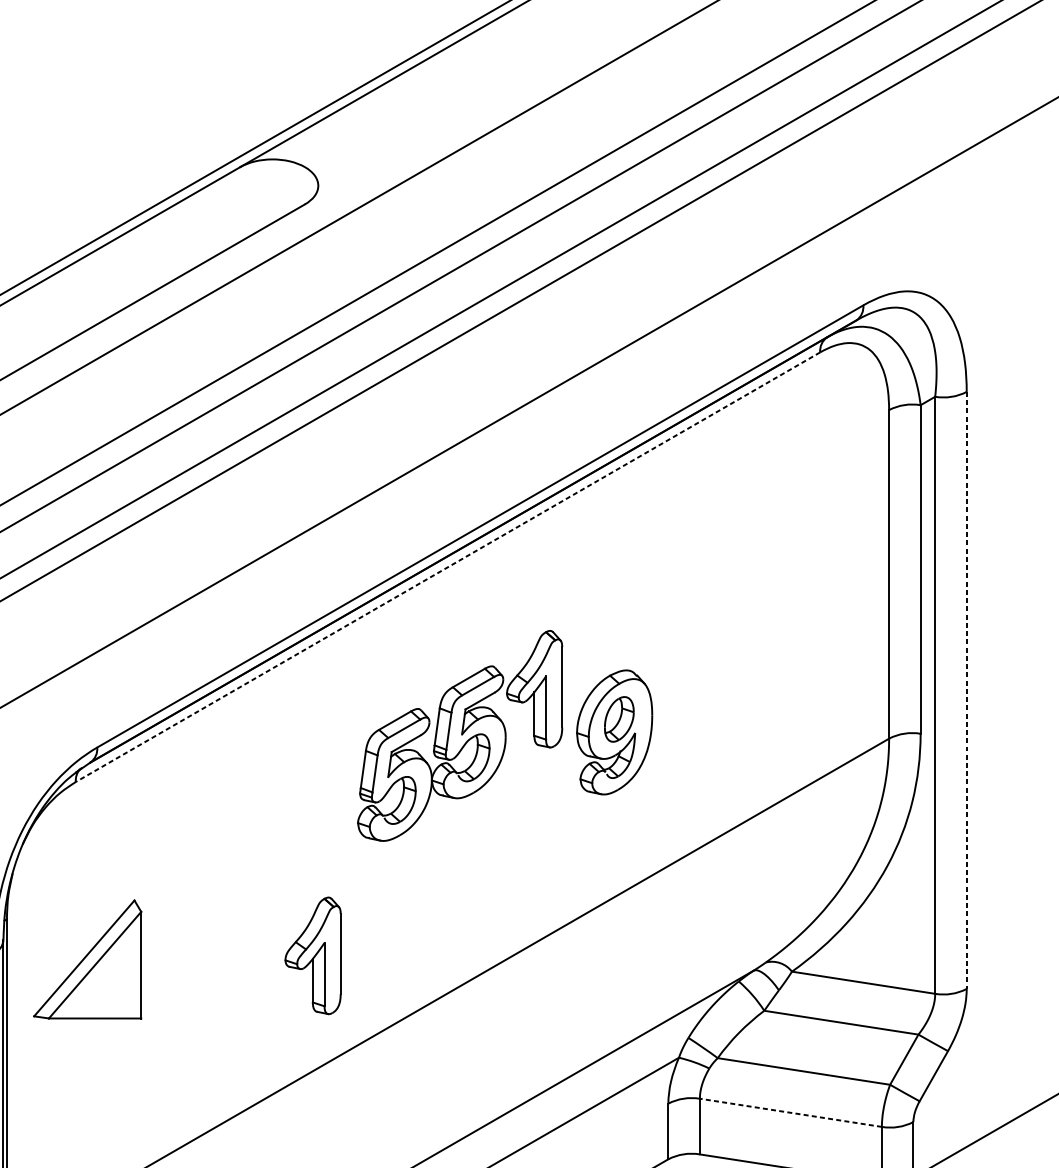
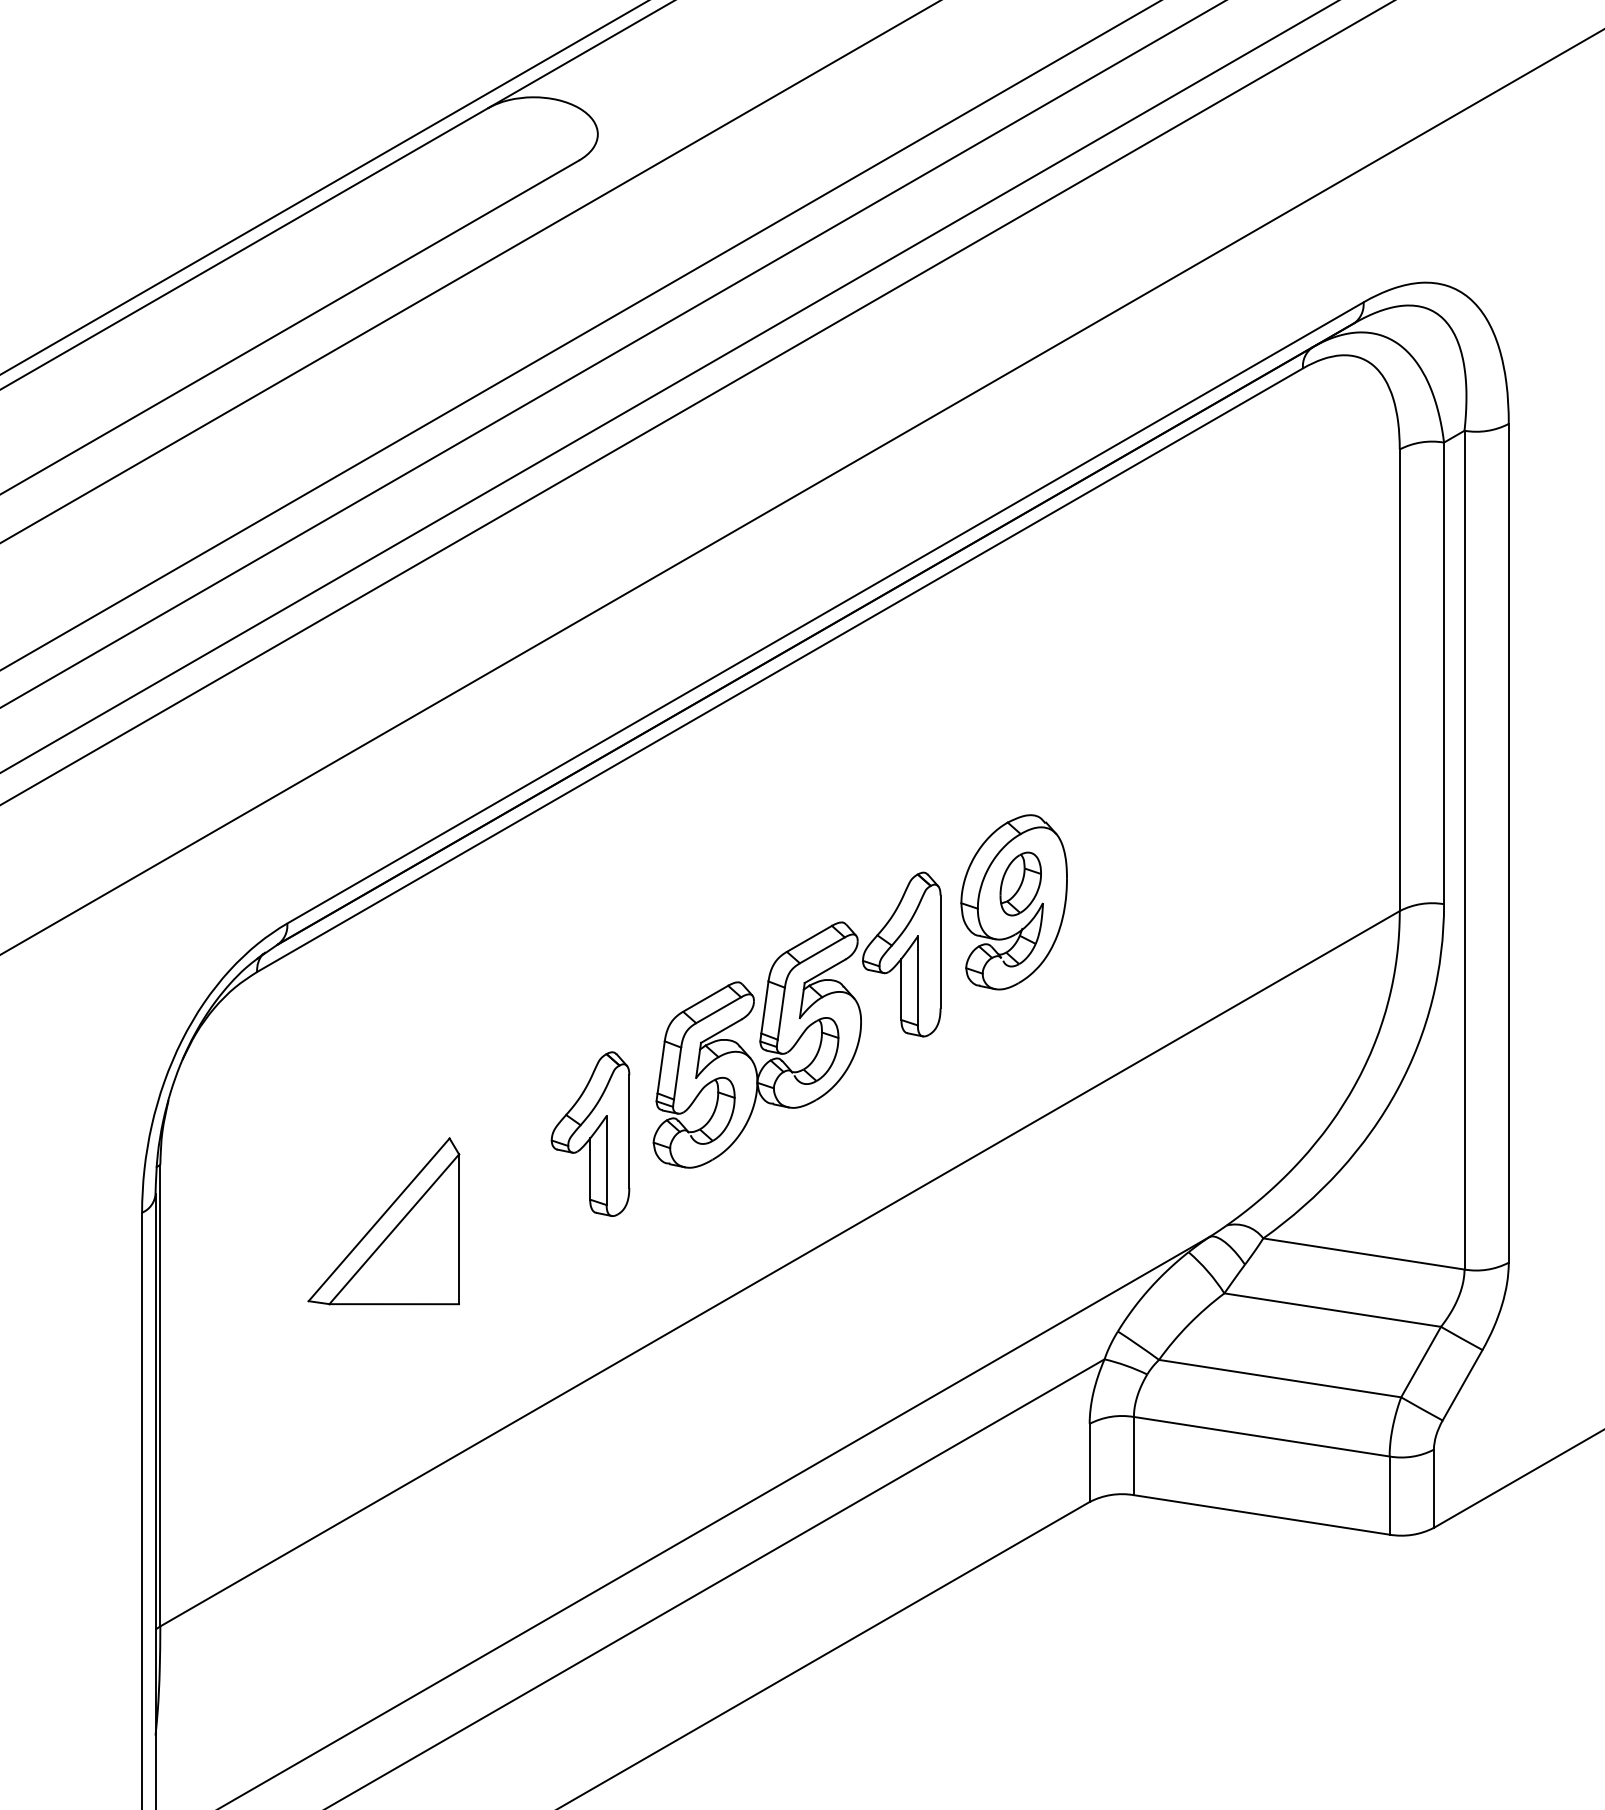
line: (448, 567) -> (780, 670), dashed -> solid
line: (966, 690) -> (1508, 843), dashed -> solid
part: (459, 735) -> (796, 1019), moved
part: (313, 955) -> (590, 1133), moved
part: (87, 959) -> (383, 1221), moved
line: (790, 1112) -> (1261, 1436), dashed -> solid

